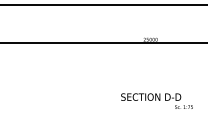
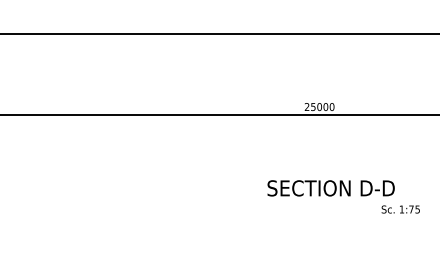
text: (156, 100) -> (342, 195), moved

